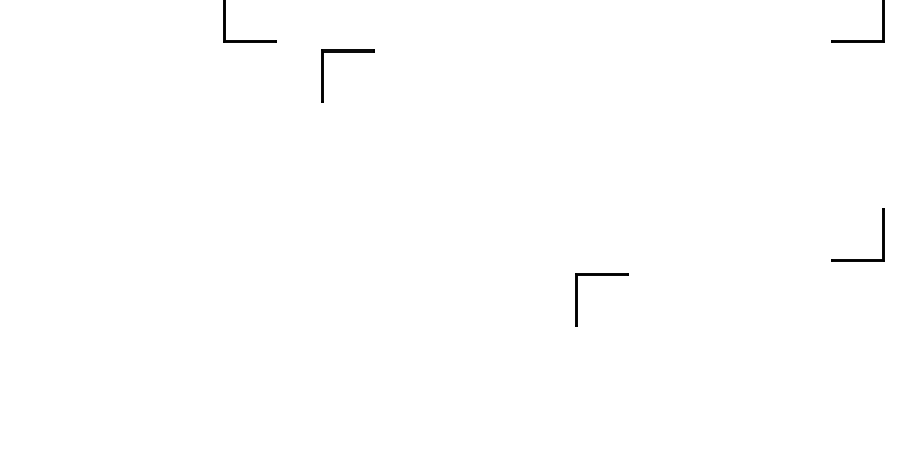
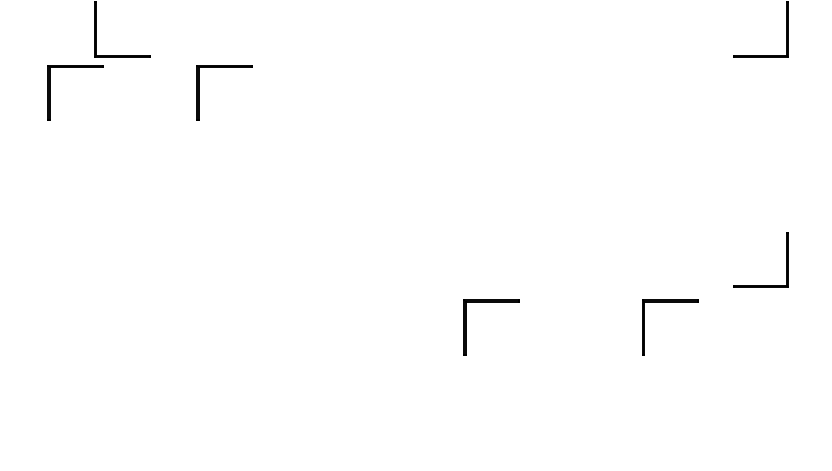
part: (205, 52) -> (75, 67), added
part: (771, 275) -> (669, 302), added

